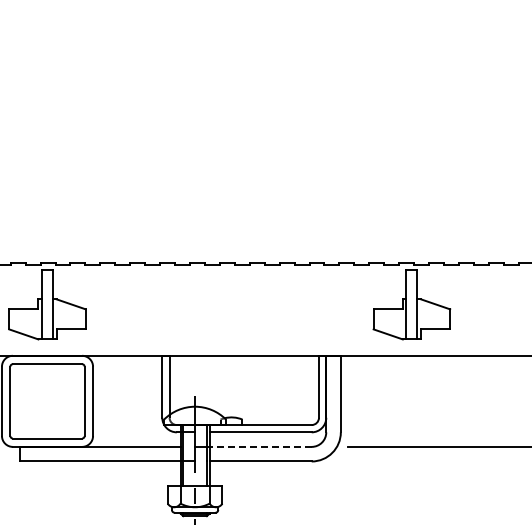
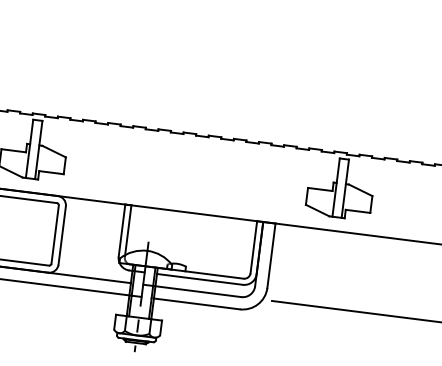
line: (260, 446) -> (198, 291), dashed -> solid

